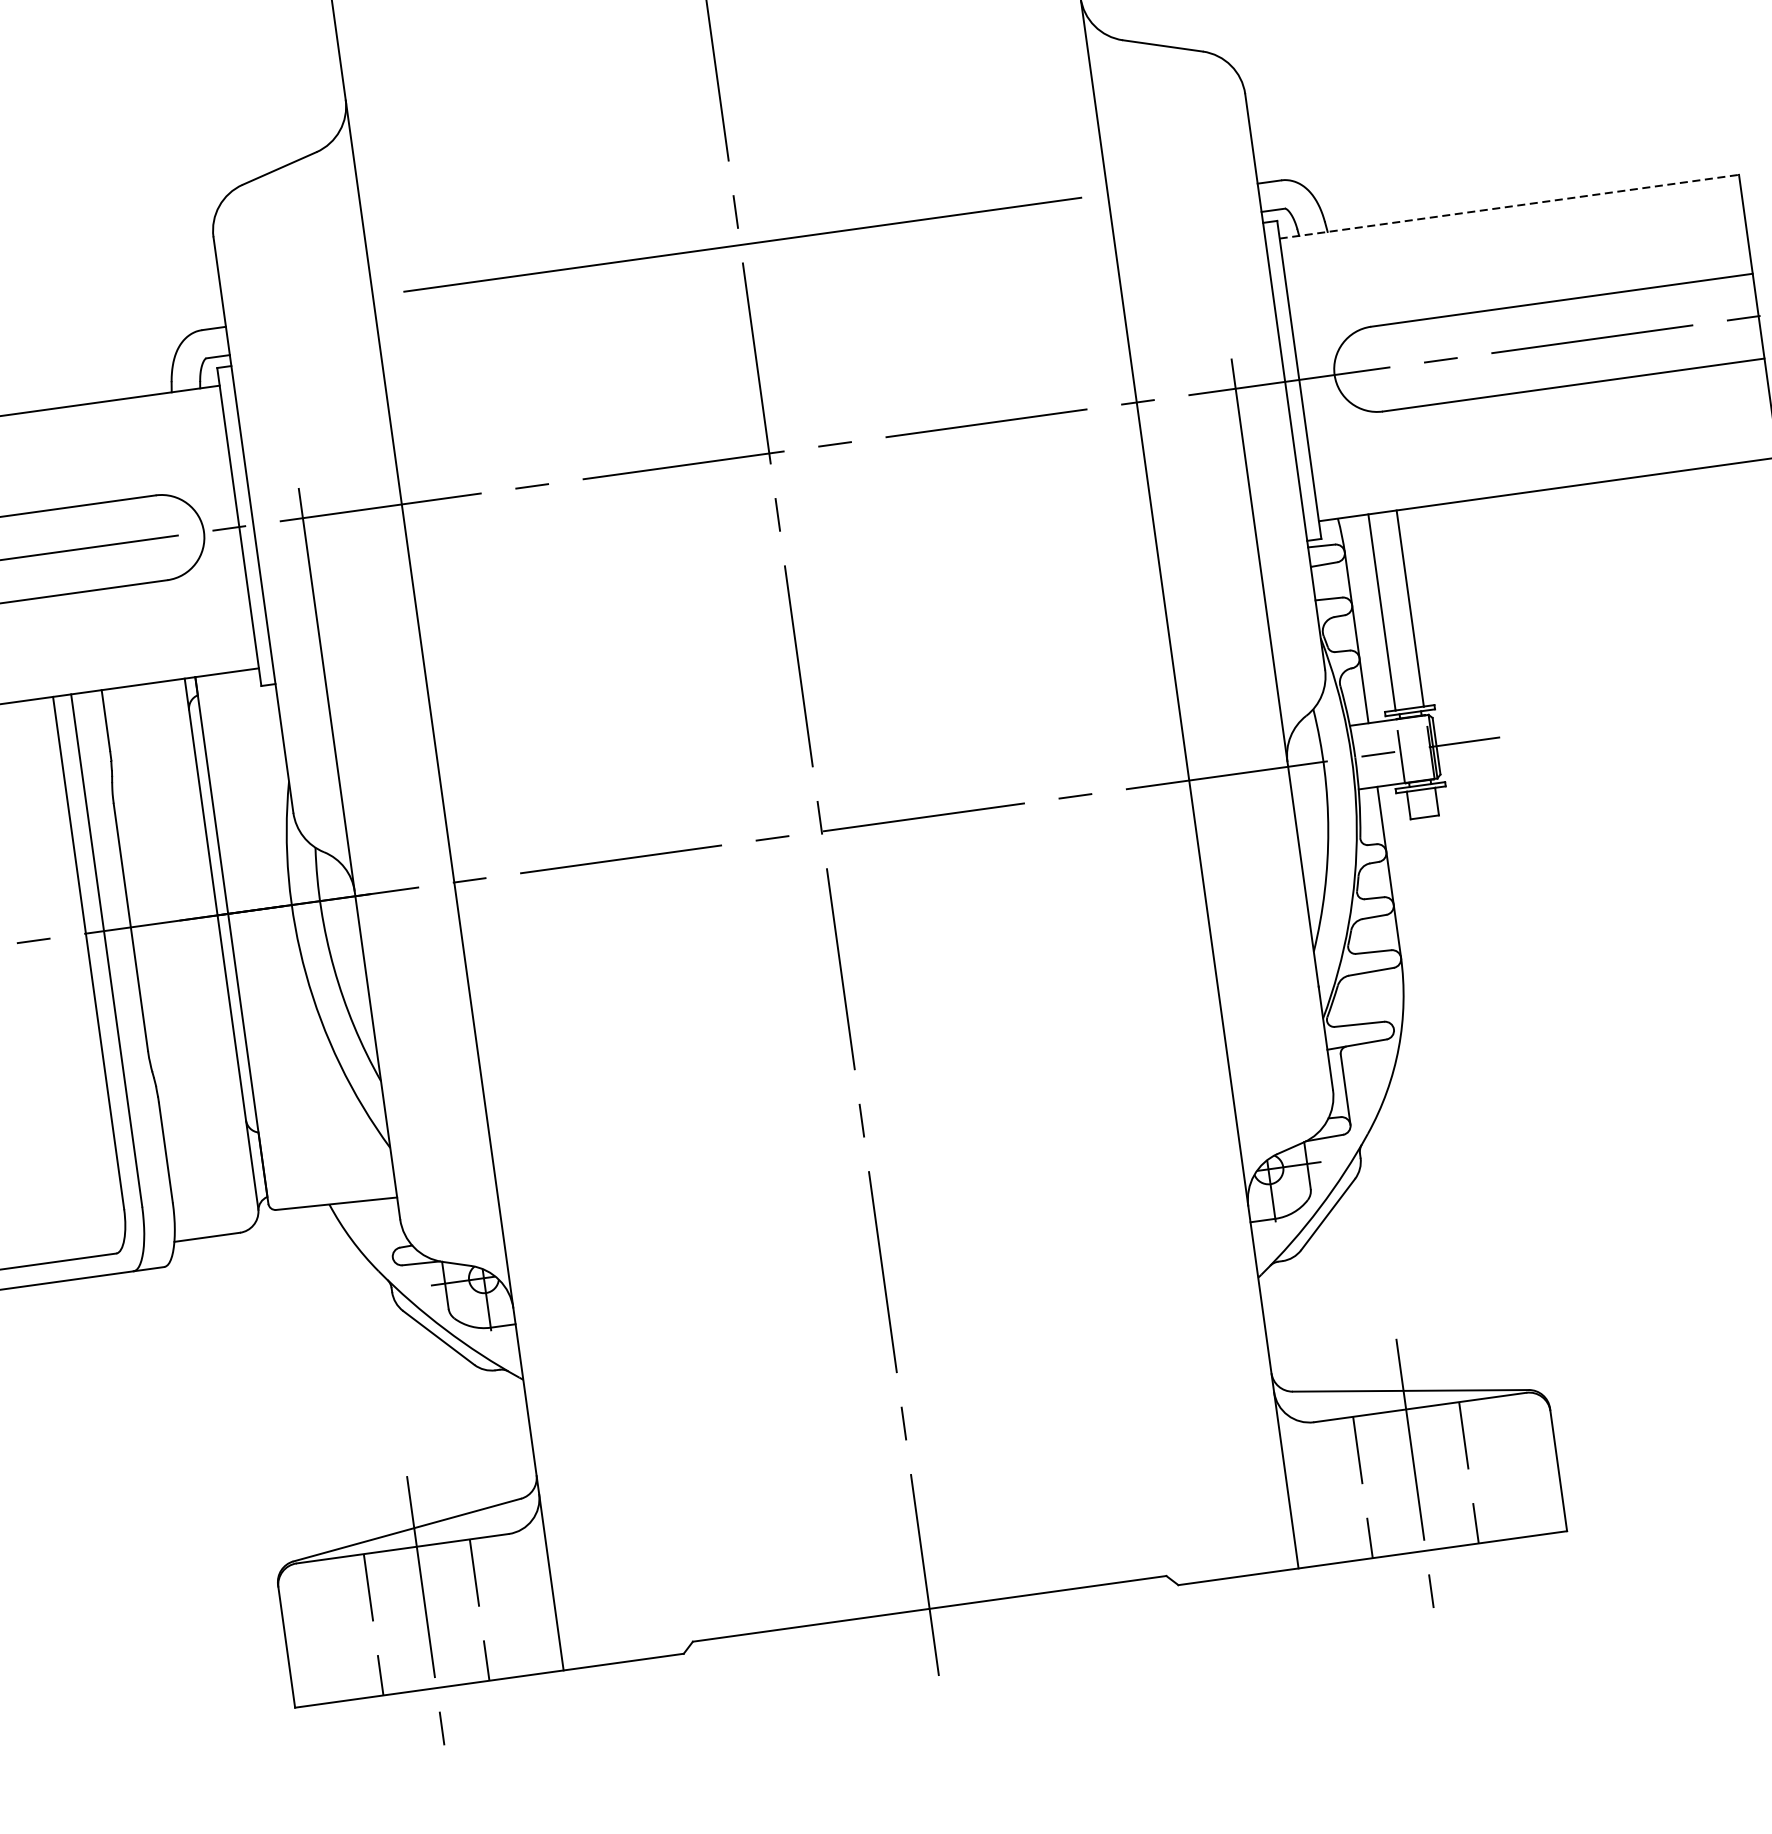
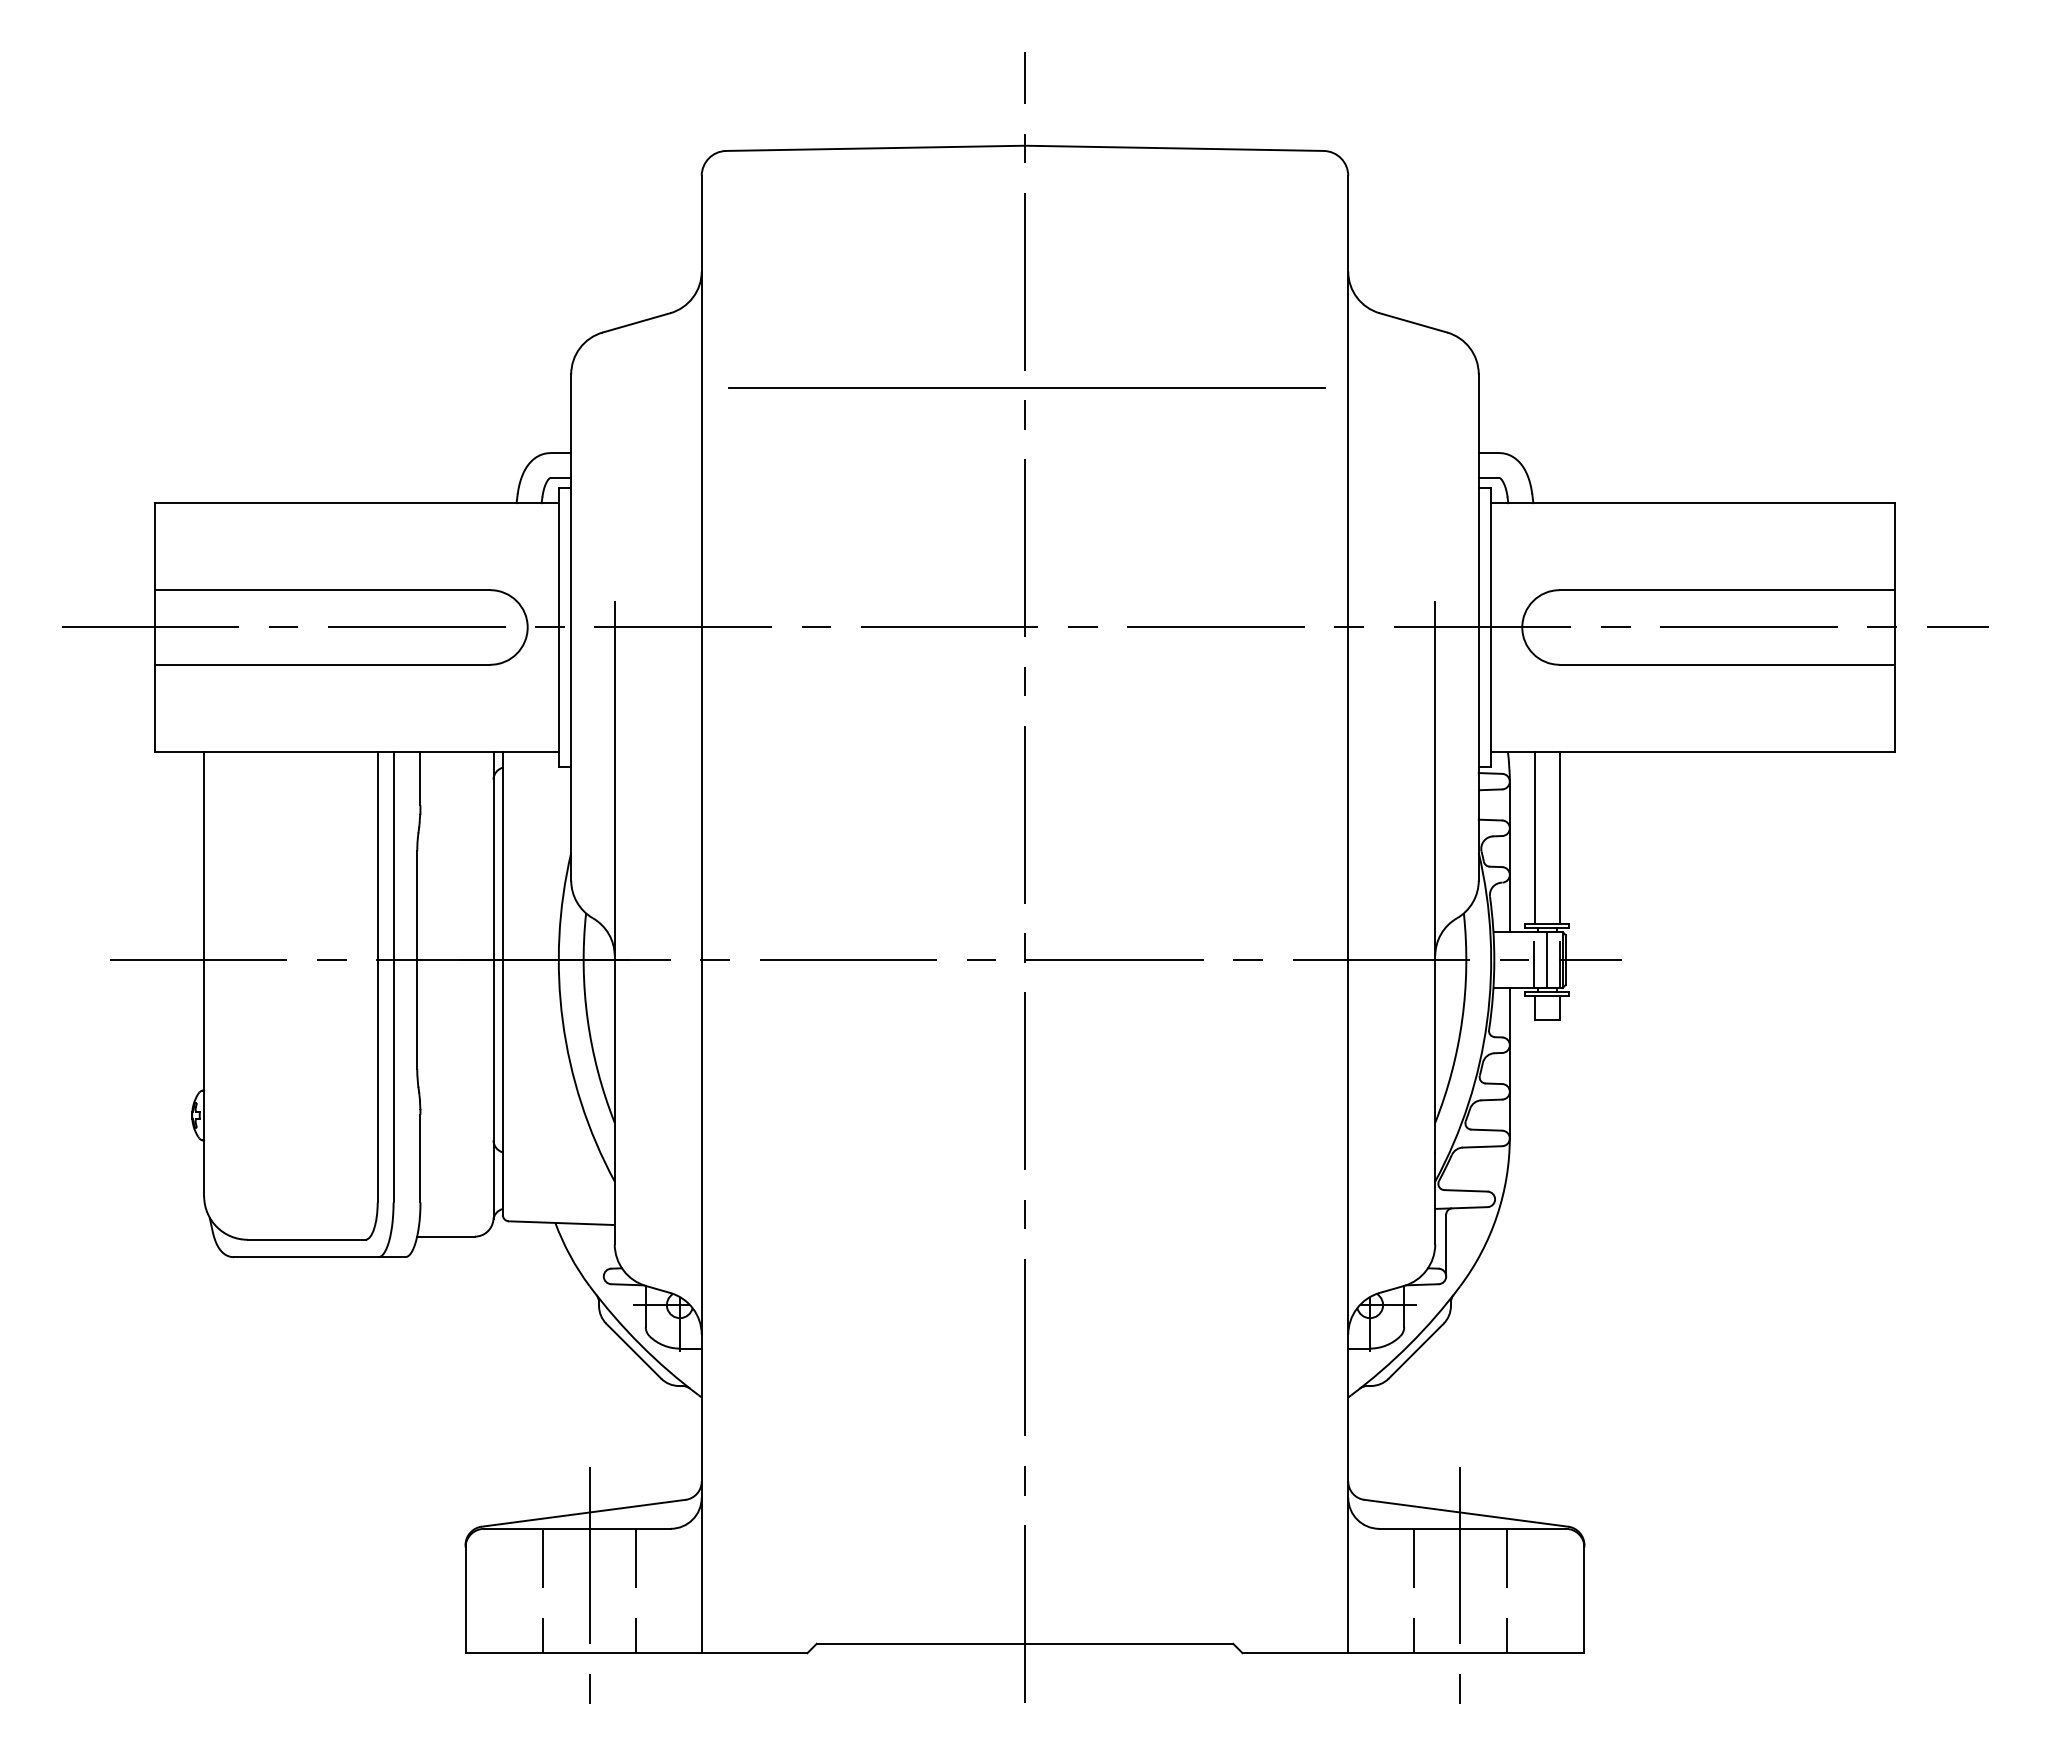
line: (1509, 207) -> (1693, 503), dashed -> solid
line: (742, 244) -> (1026, 387), moved
line: (1415, 749) -> (1547, 960), added

